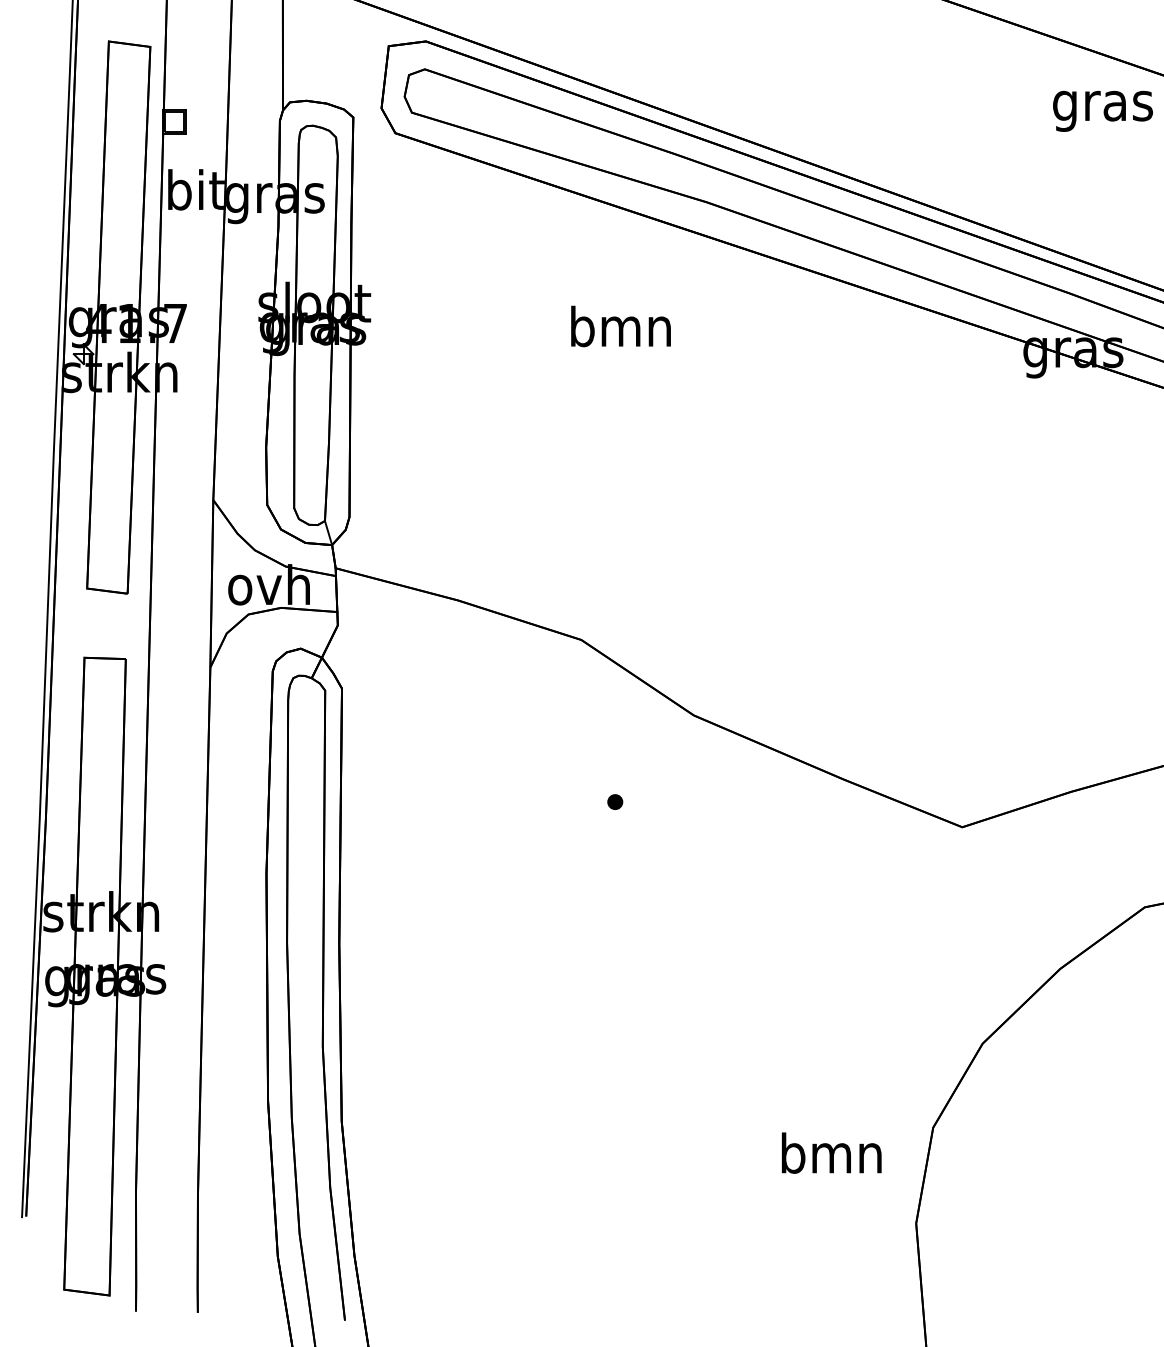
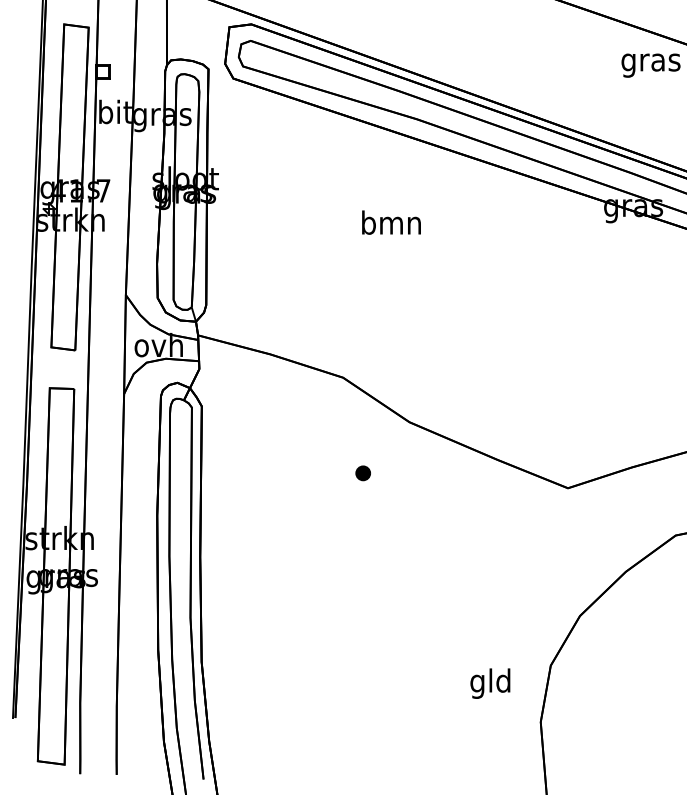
text: (620, 326) -> (391, 222), moved
part: (614, 802) -> (362, 473), size x1.67
text: (831, 1158) -> (490, 683), bmn -> gld

